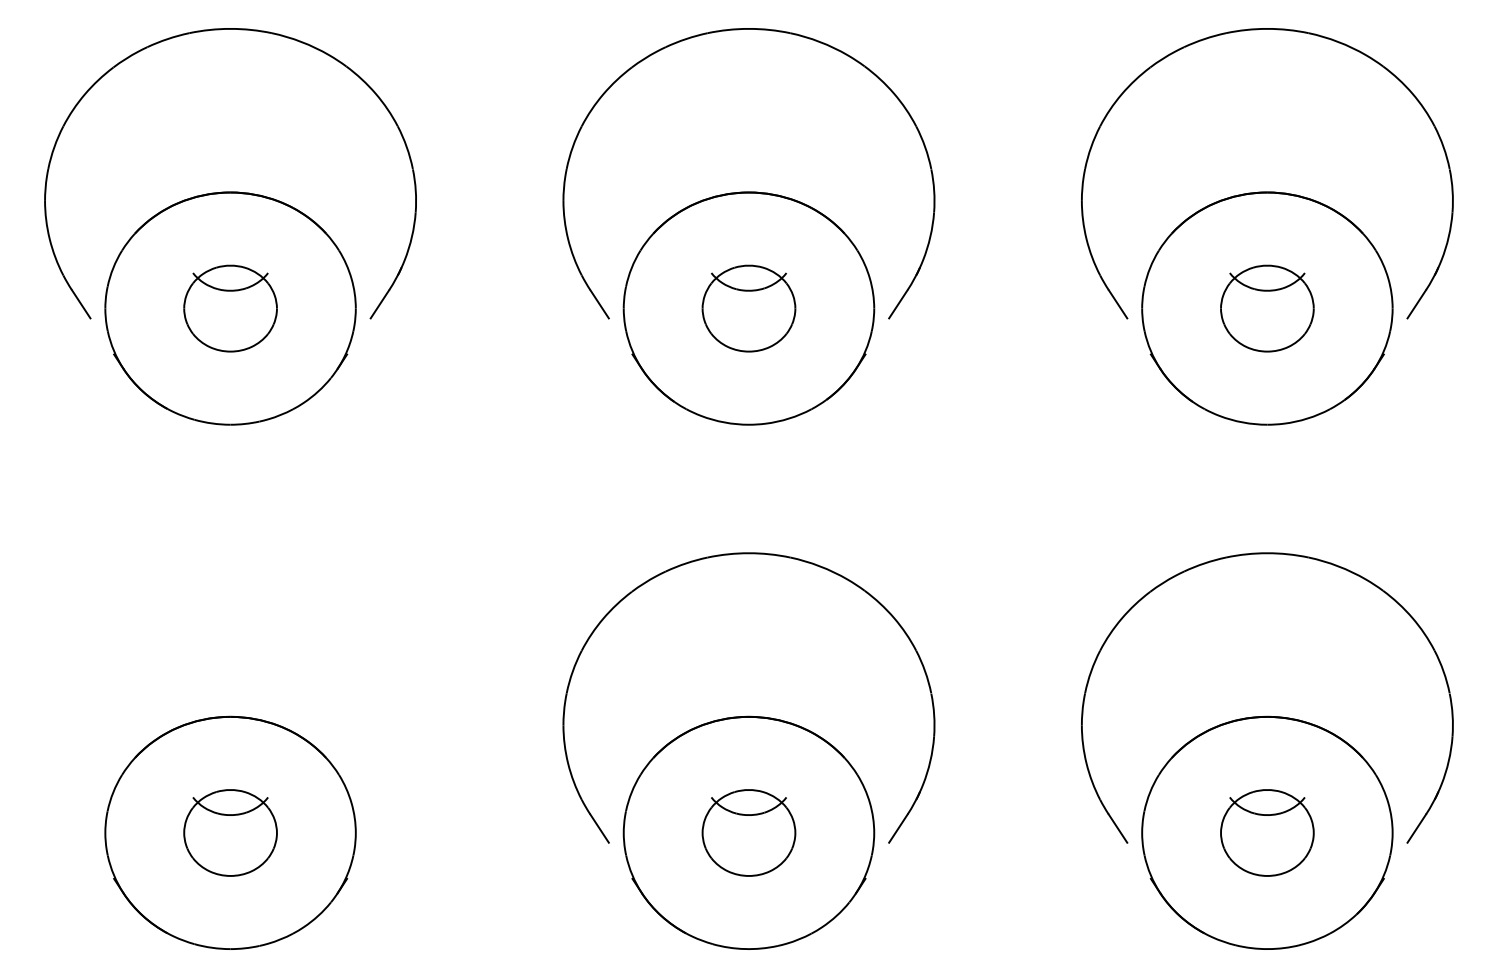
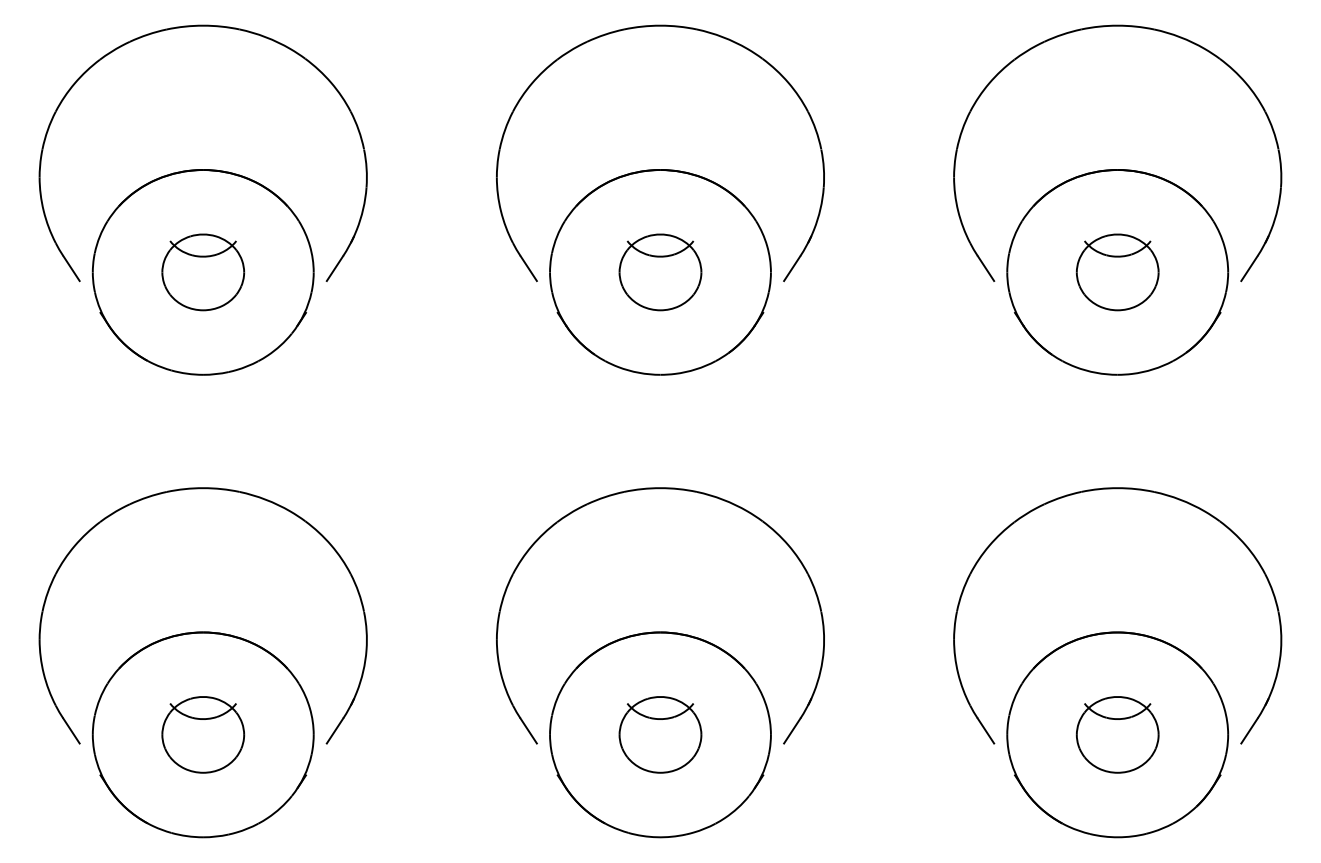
part: (229, 554) -> (202, 489), added

